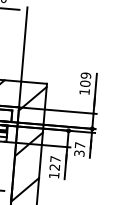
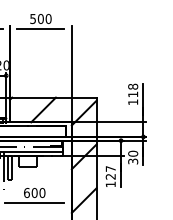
text: (86, 79) -> (133, 90), 109 -> 118
text: (80, 145) -> (133, 153), 37 -> 30

